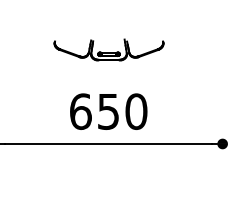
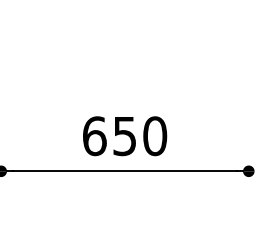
part: (109, 50) -> (125, 69), removed

